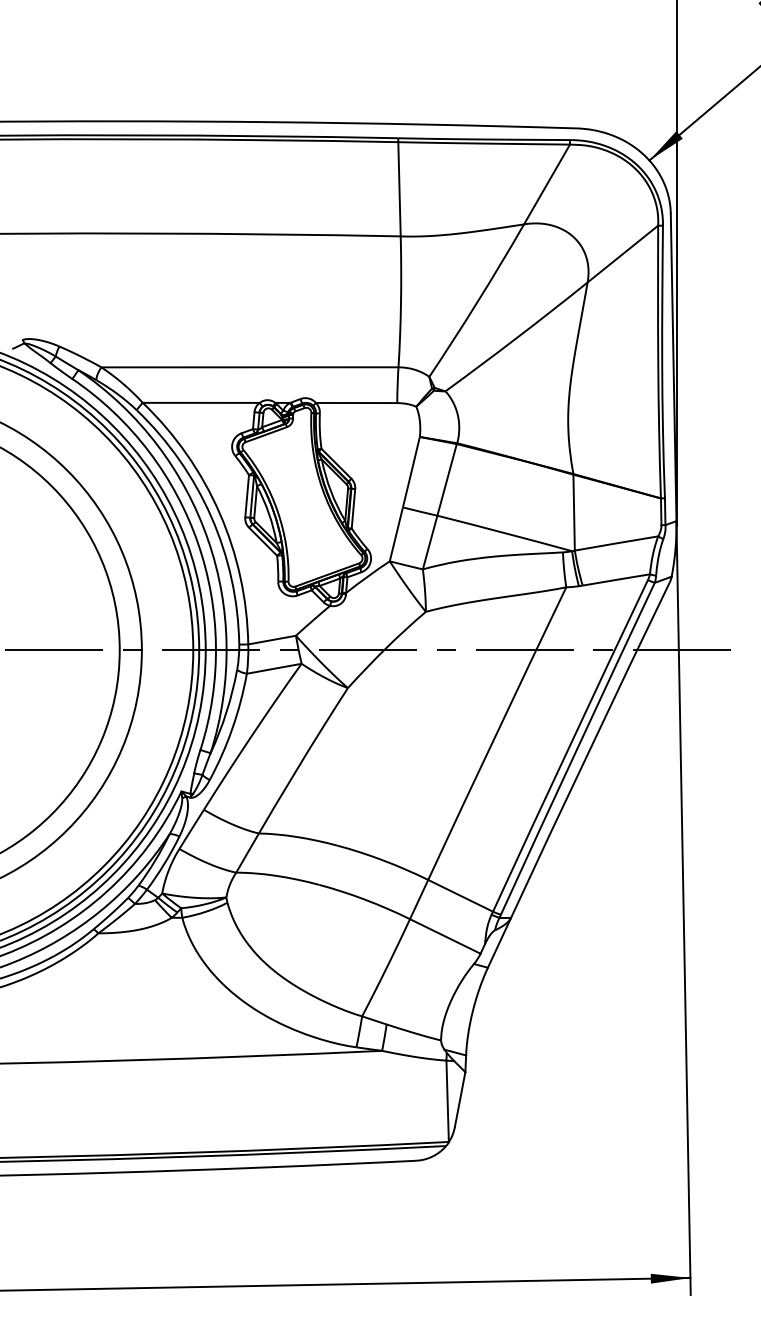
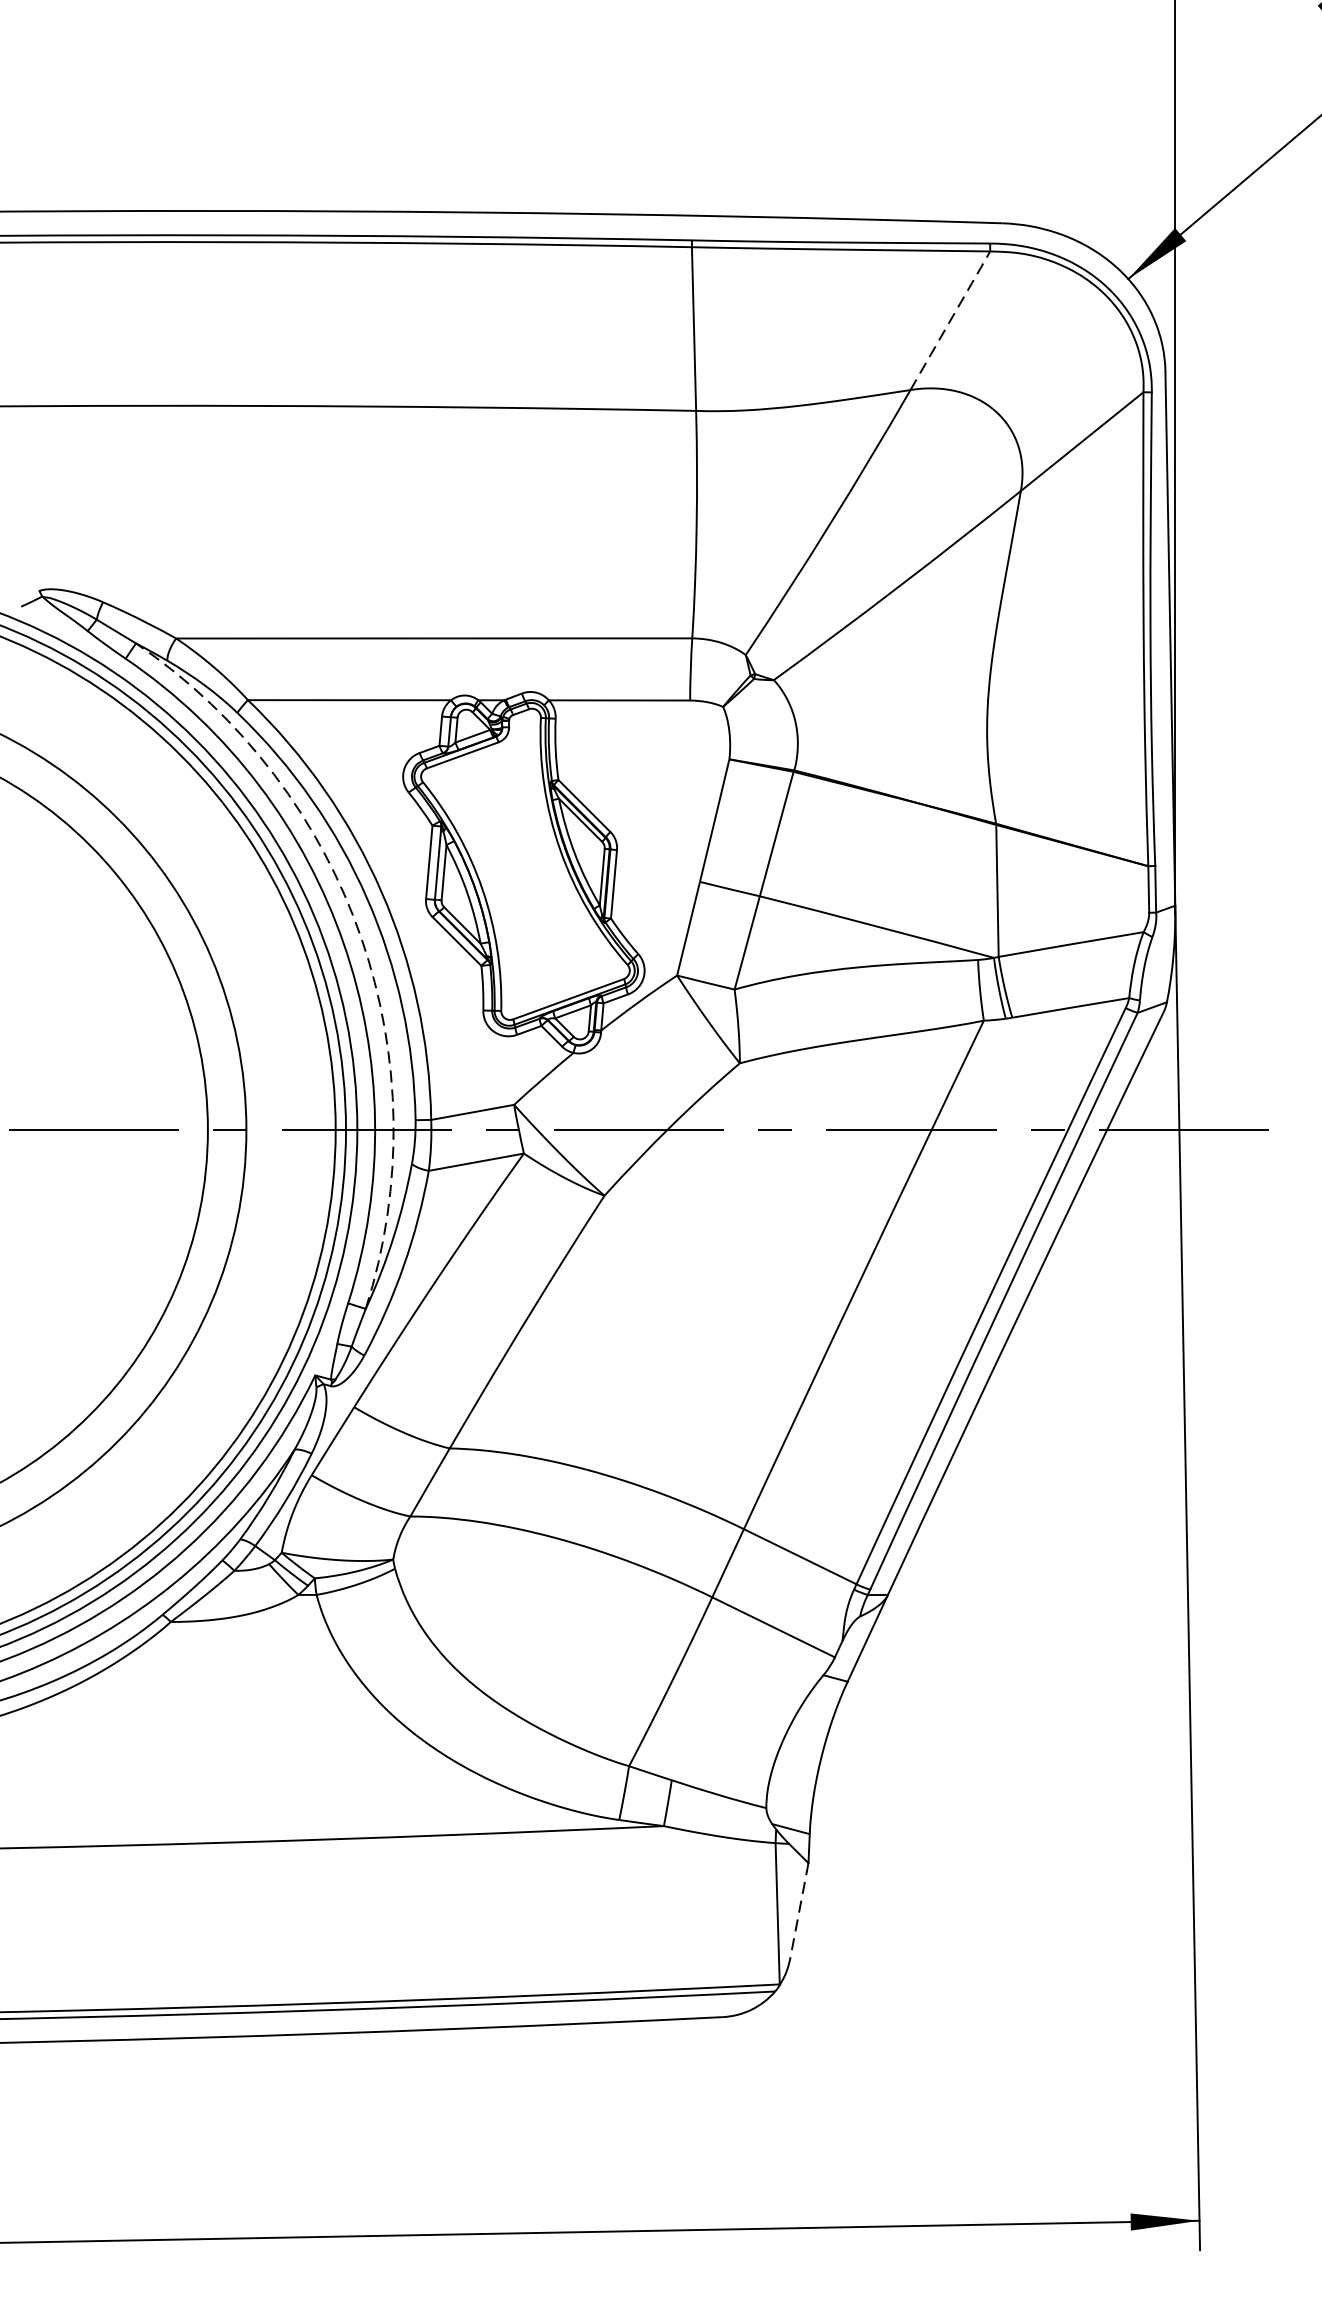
line: (547, 184) -> (951, 320), solid -> dashed
arc: (208, 539) -> (362, 937), solid -> dashed
line: (460, 1099) -> (800, 1910), solid -> dashed

